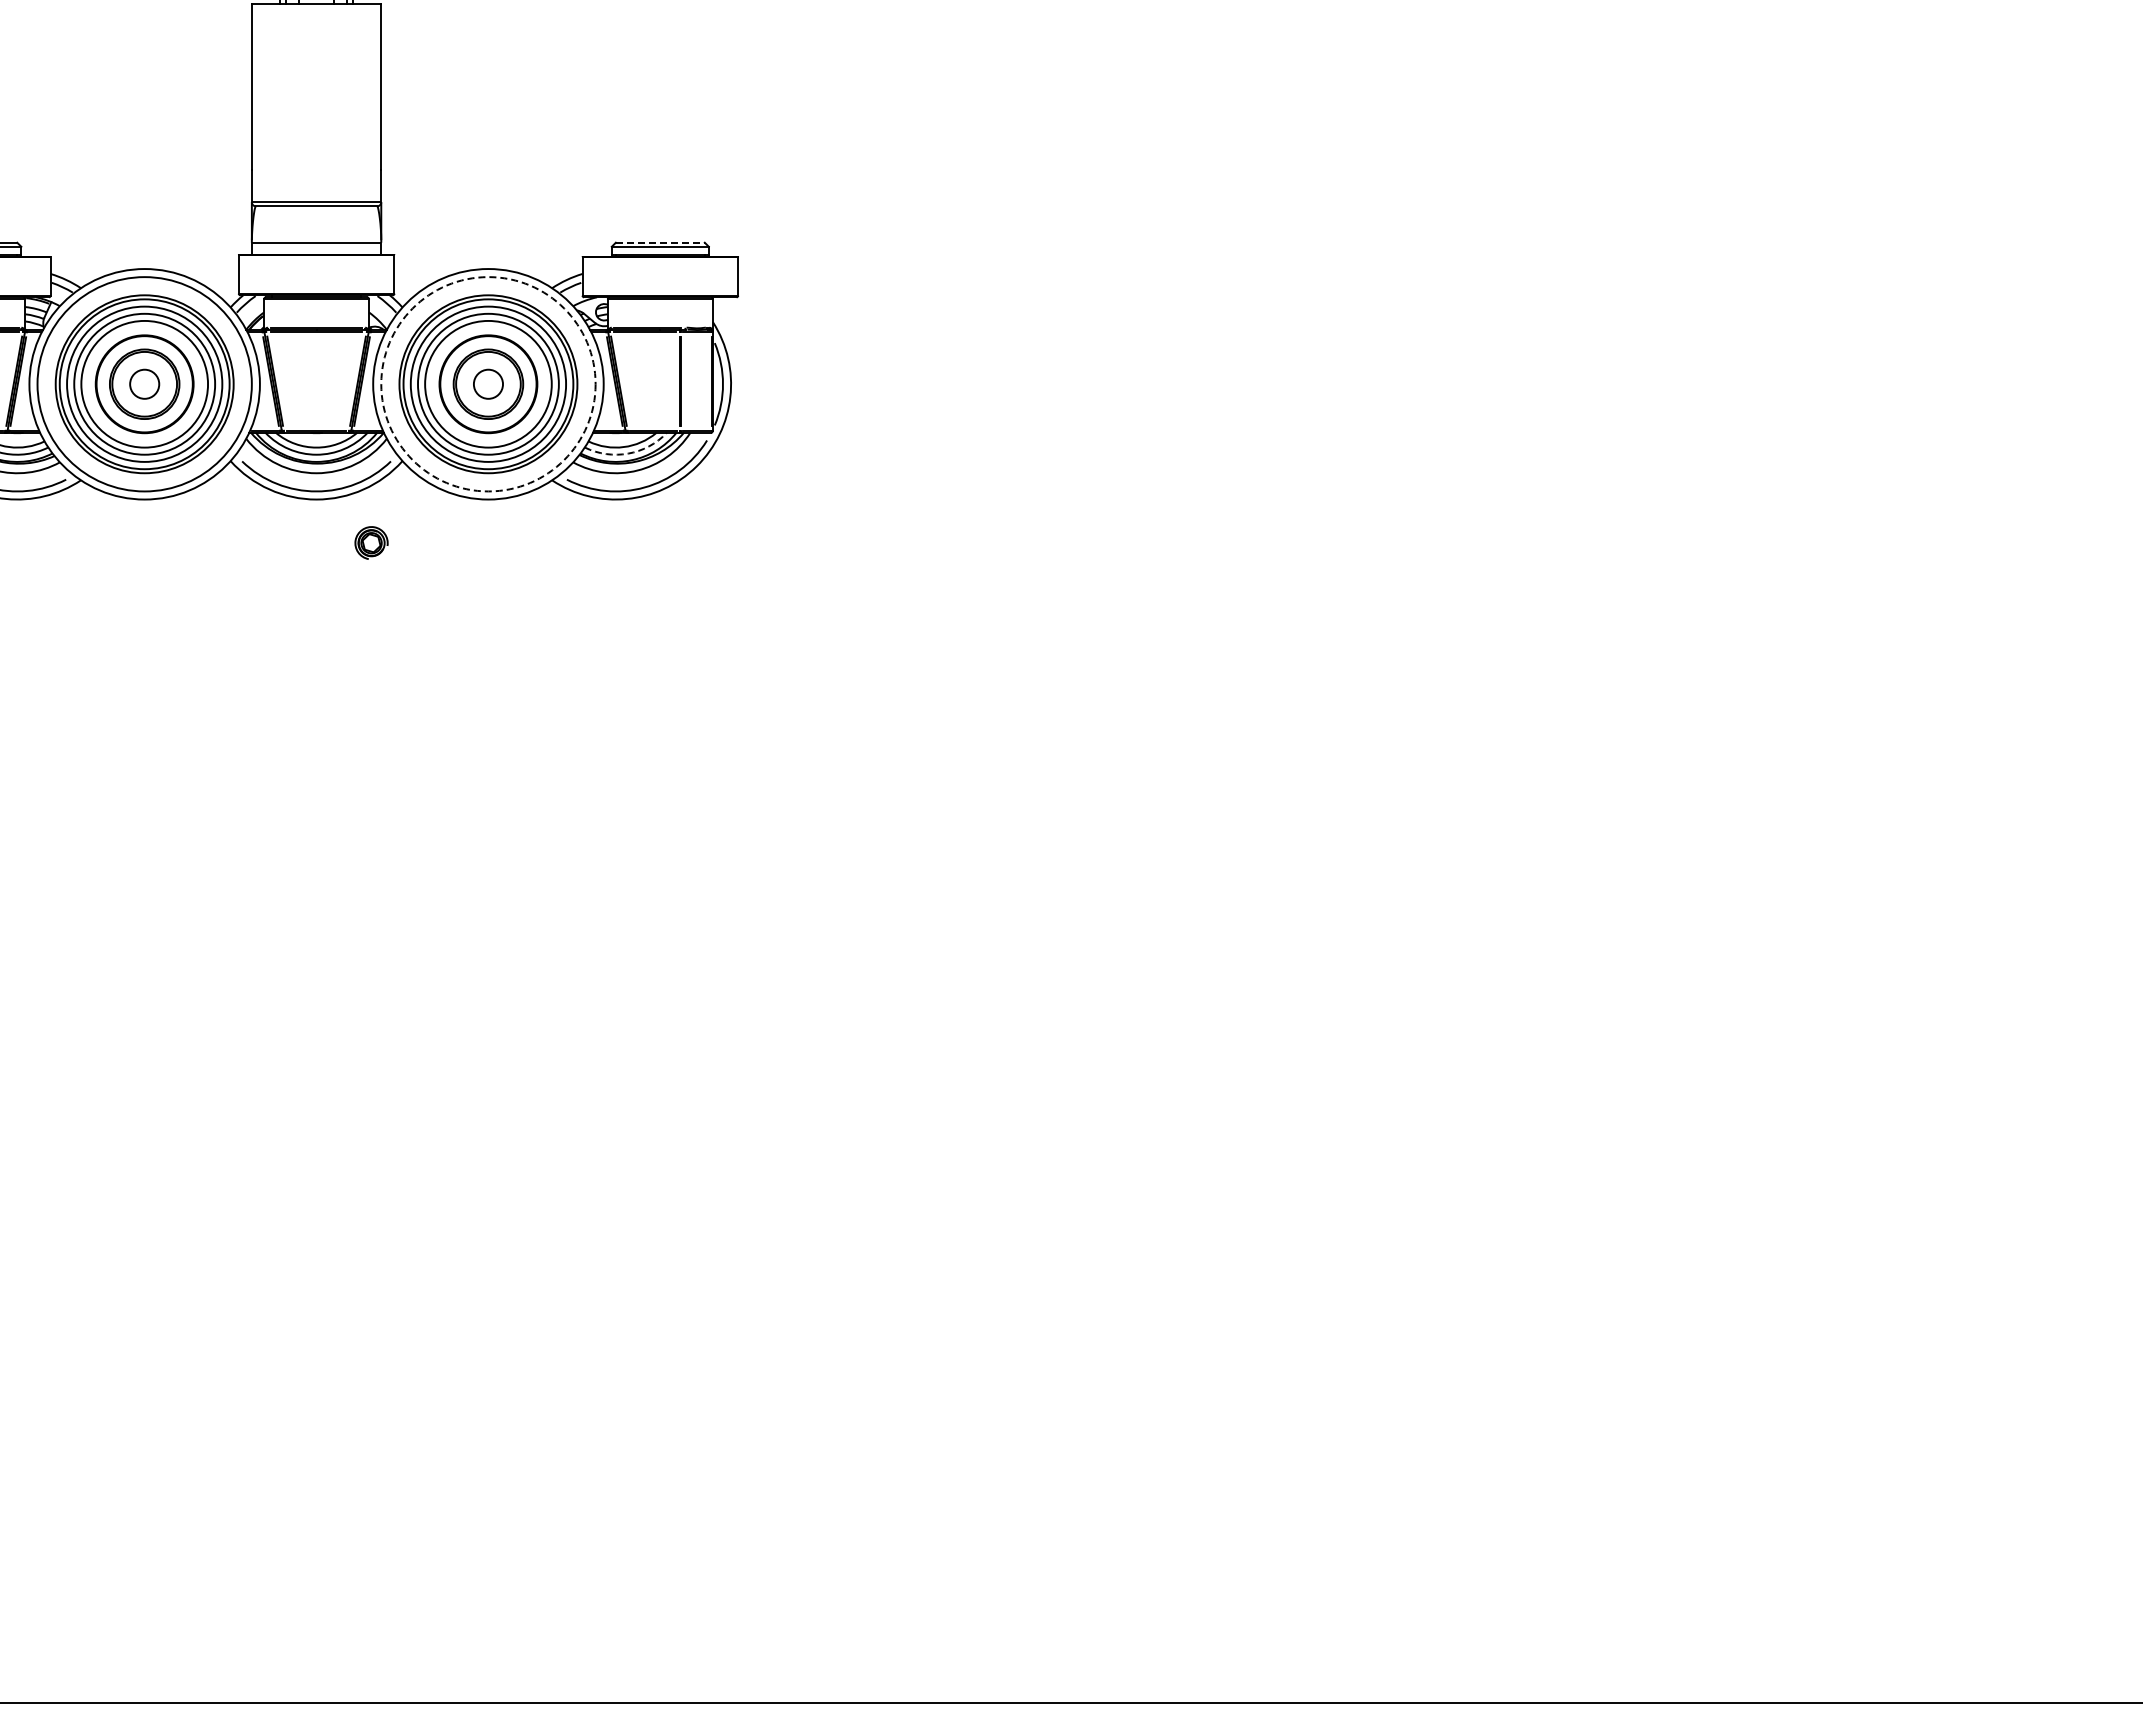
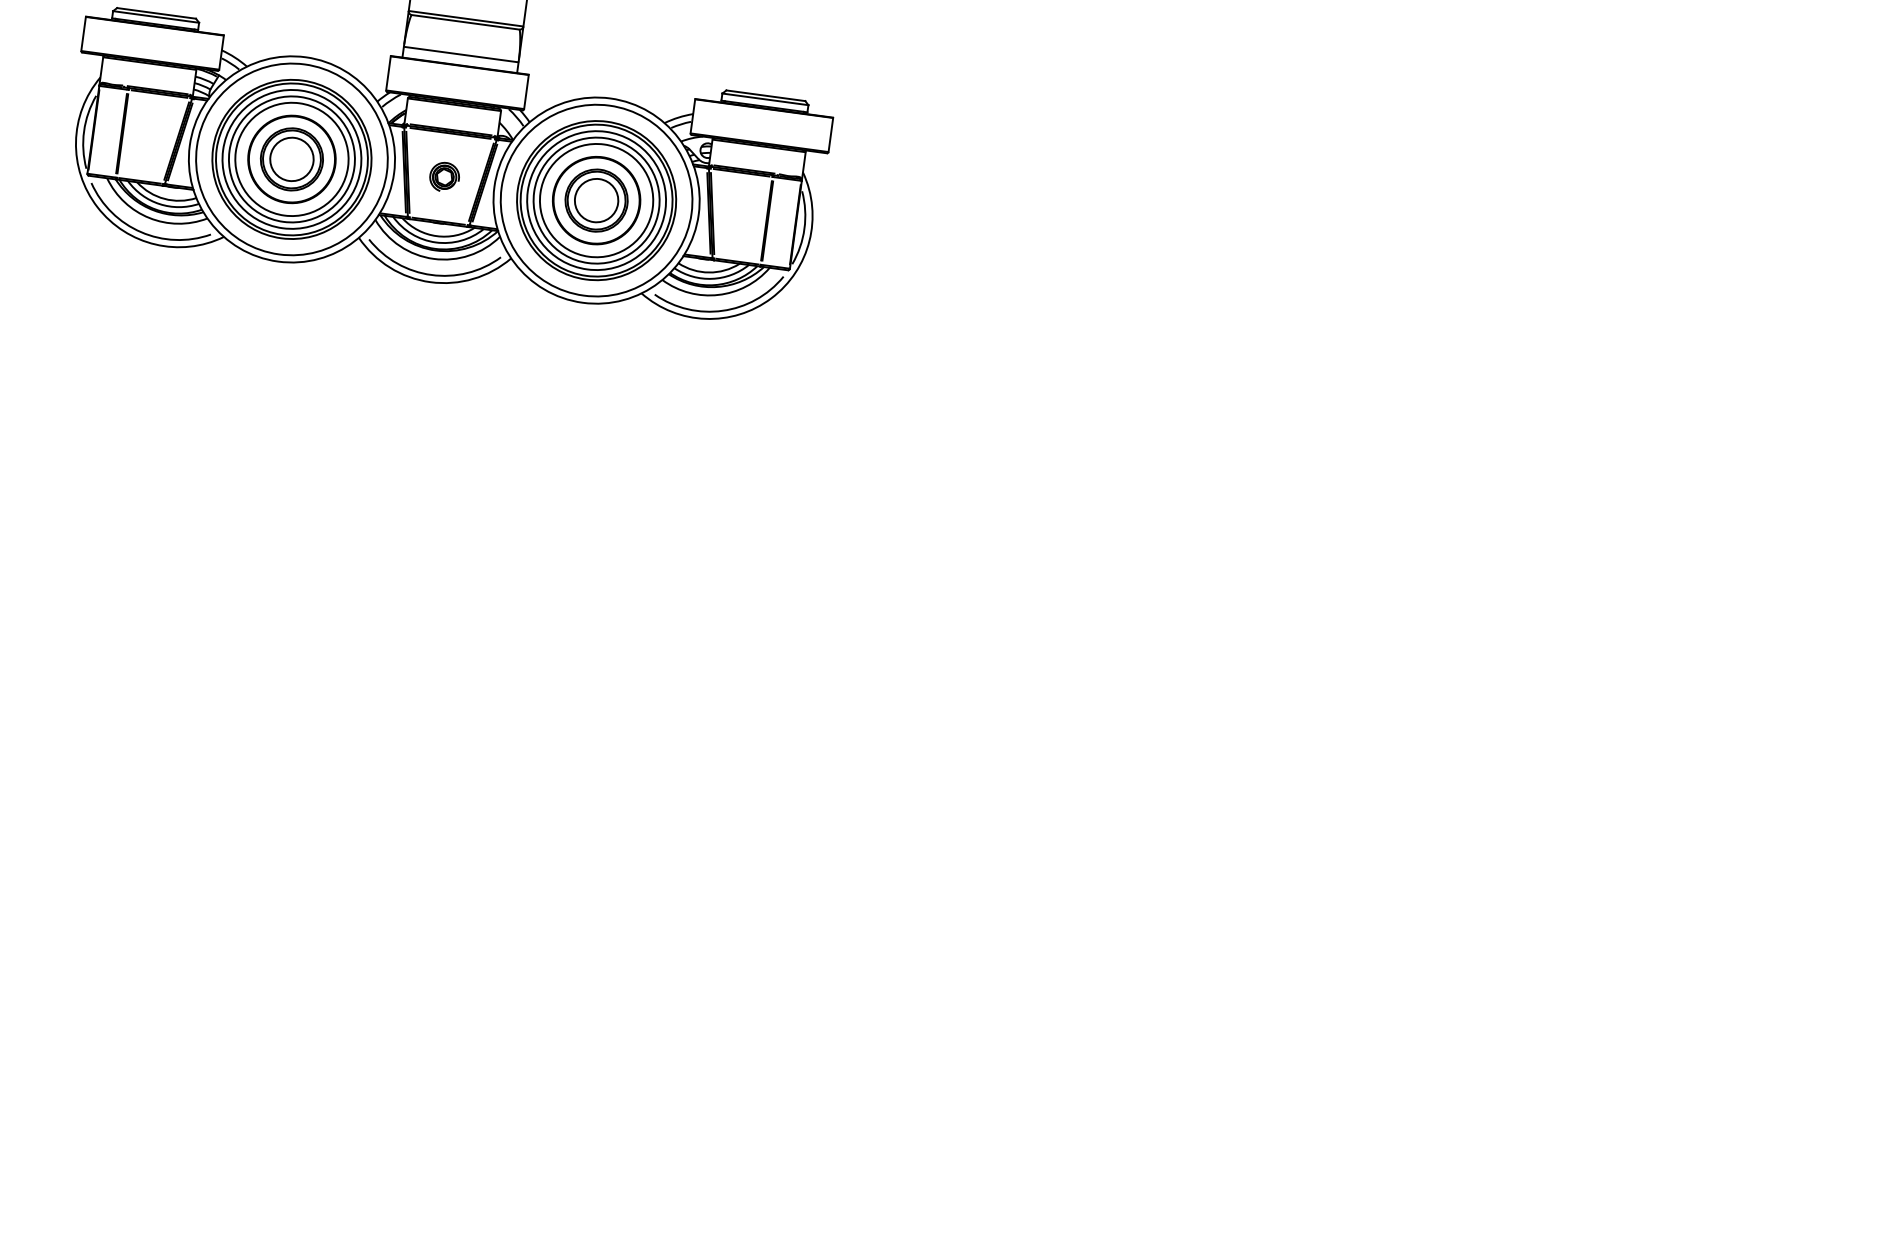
line: (660, 242) -> (766, 95), dashed -> solid
circle: (144, 384) -> (291, 159), size x1.67
circle: (488, 384) -> (596, 200), dashed -> solid
circle: (488, 384) -> (596, 200), size x1.67
arc: (628, 453) -> (712, 278), dashed -> solid
part: (371, 542) -> (444, 176), moved

